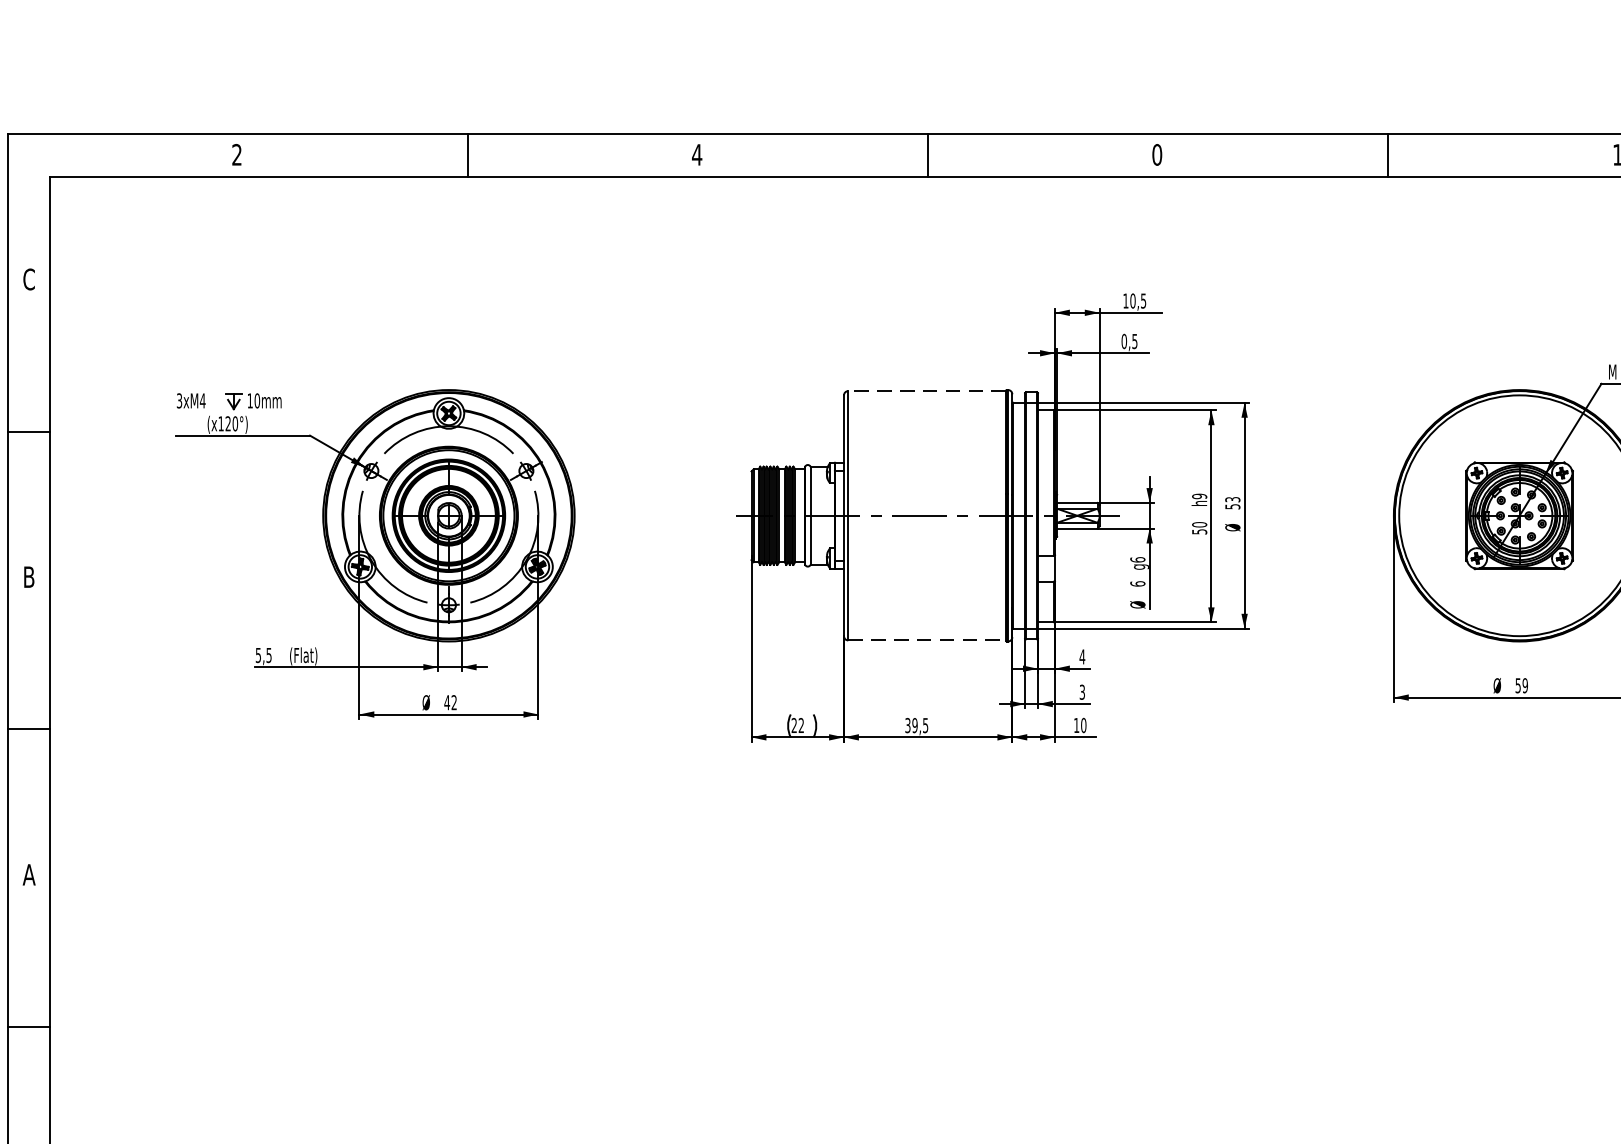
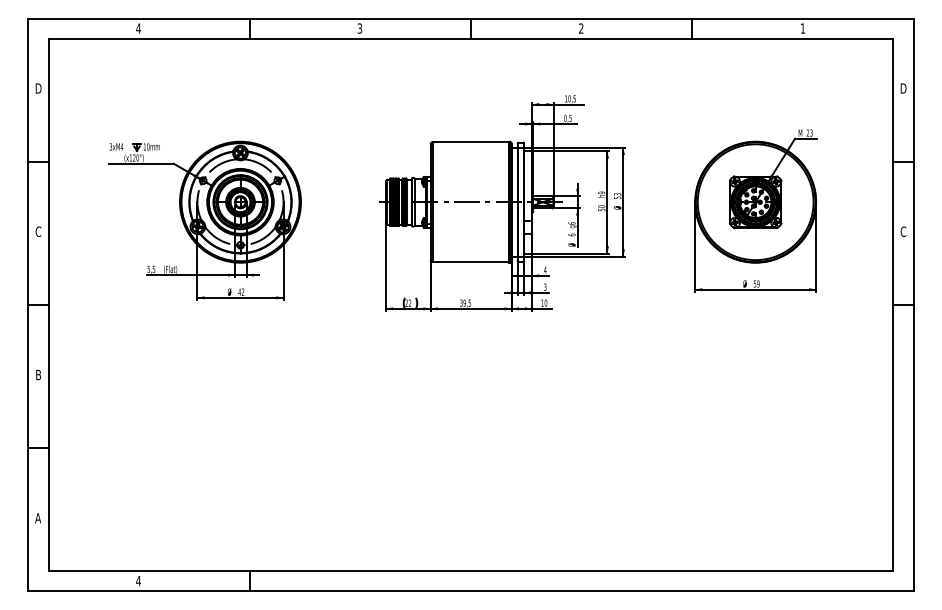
text: (236, 154) -> (138, 28), 2 -> 4
text: (696, 154) -> (359, 28), 4 -> 3
text: (1157, 154) -> (581, 28), 0 -> 2
text: (29, 279) -> (38, 88), C -> D
line: (926, 391) -> (470, 142), dashed -> solid
text: (29, 576) -> (38, 231), B -> C
line: (926, 641) -> (470, 262), dashed -> solid
text: (29, 873) -> (38, 374), A -> B

